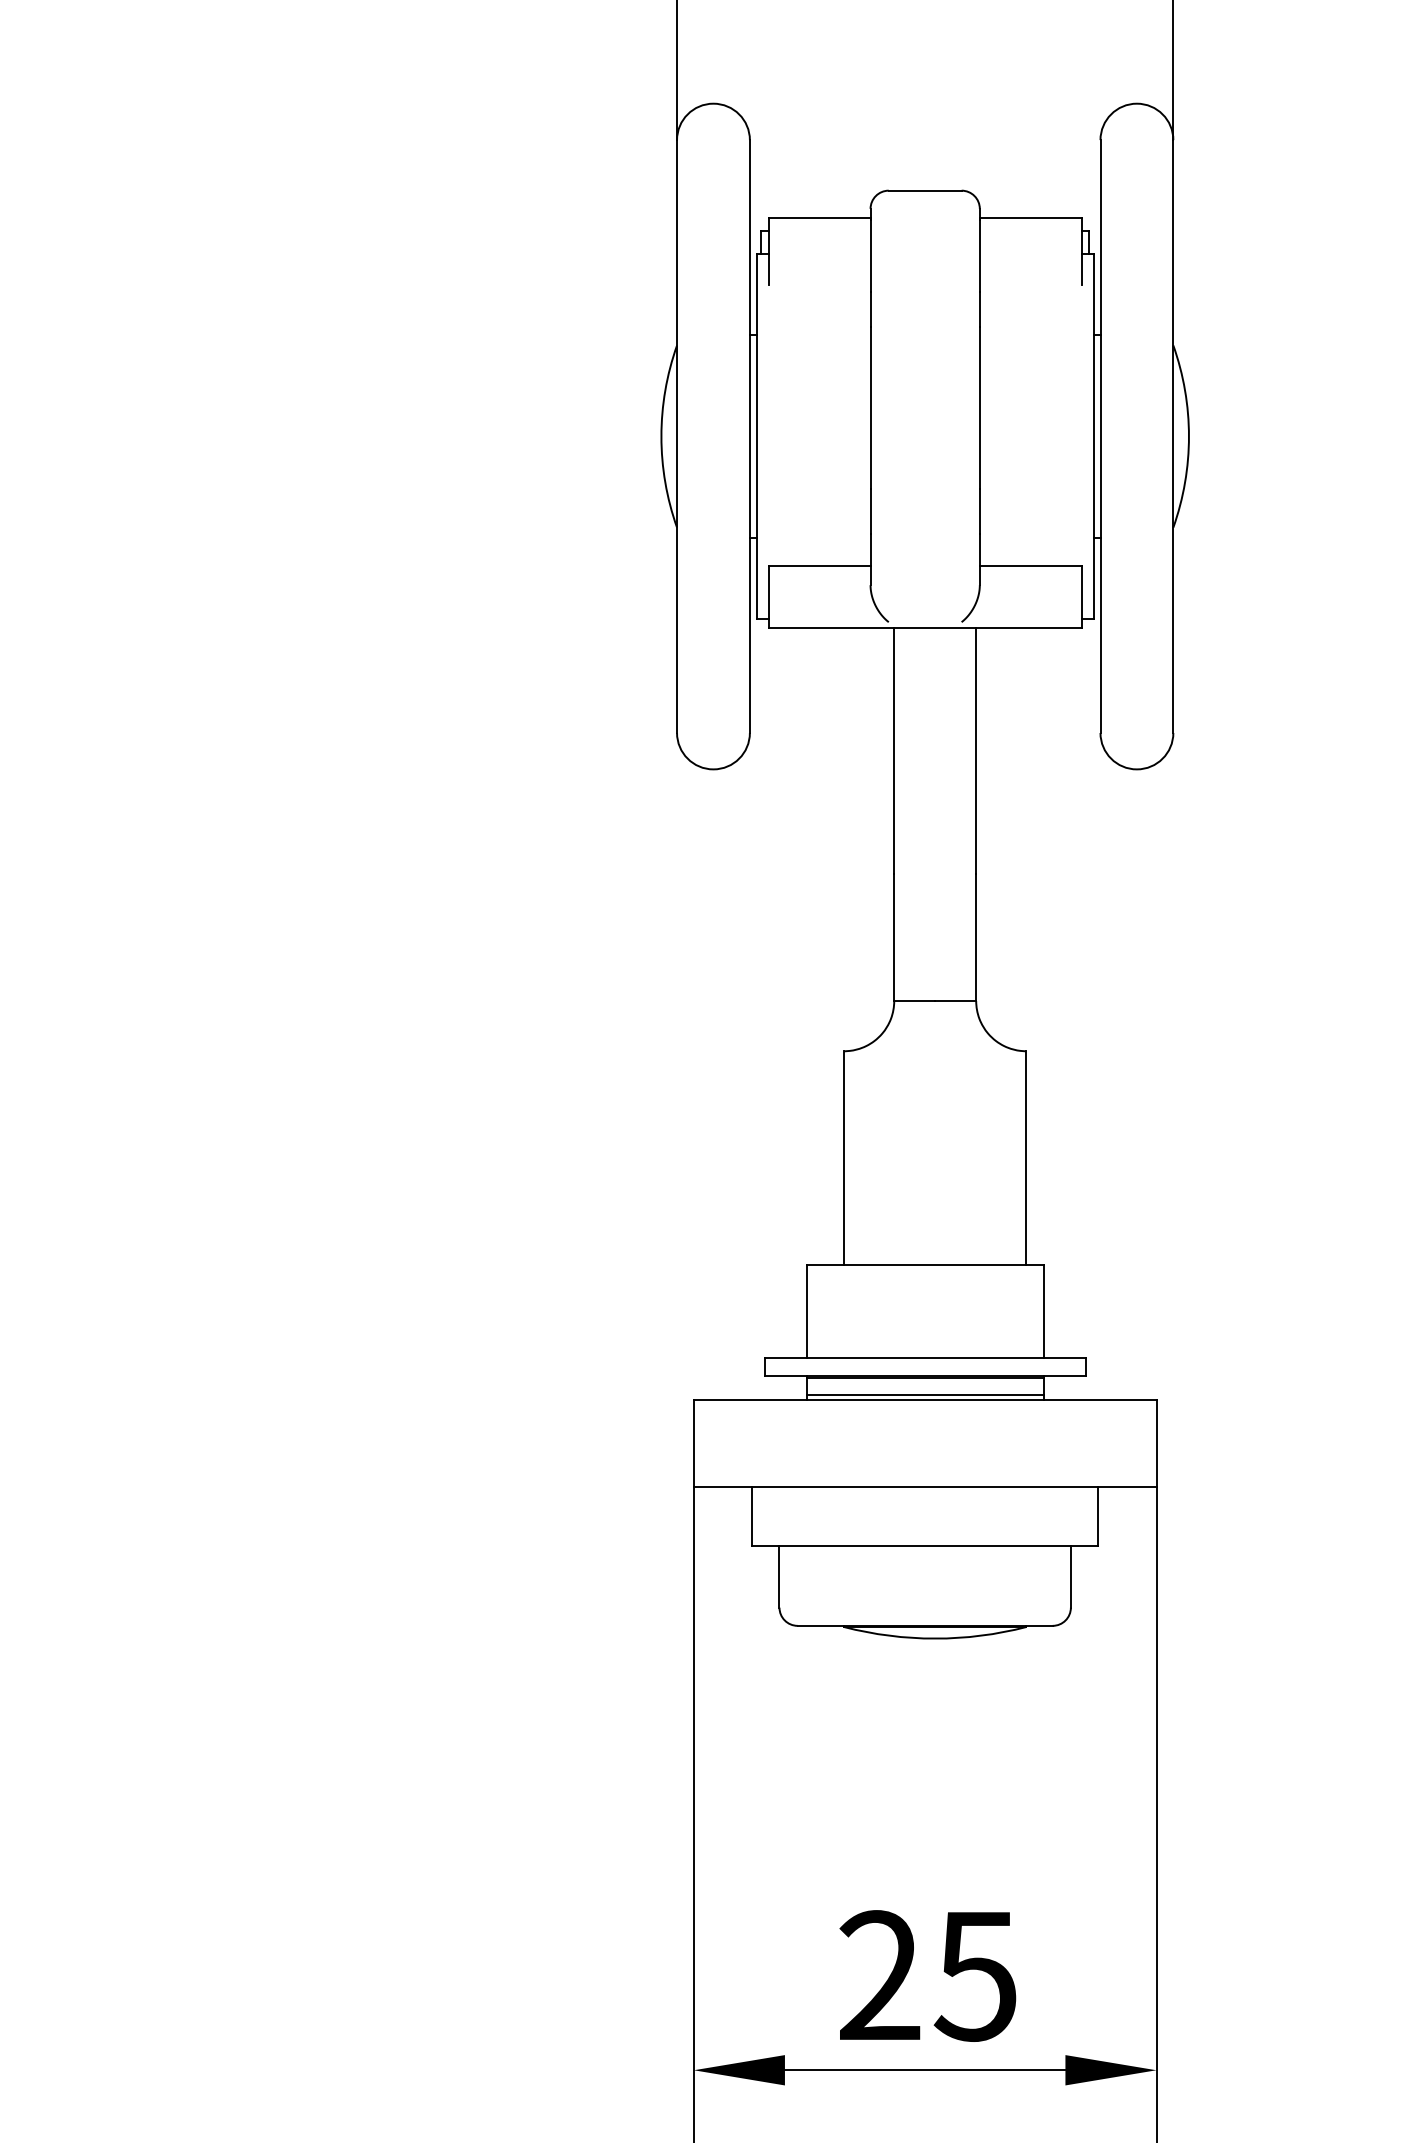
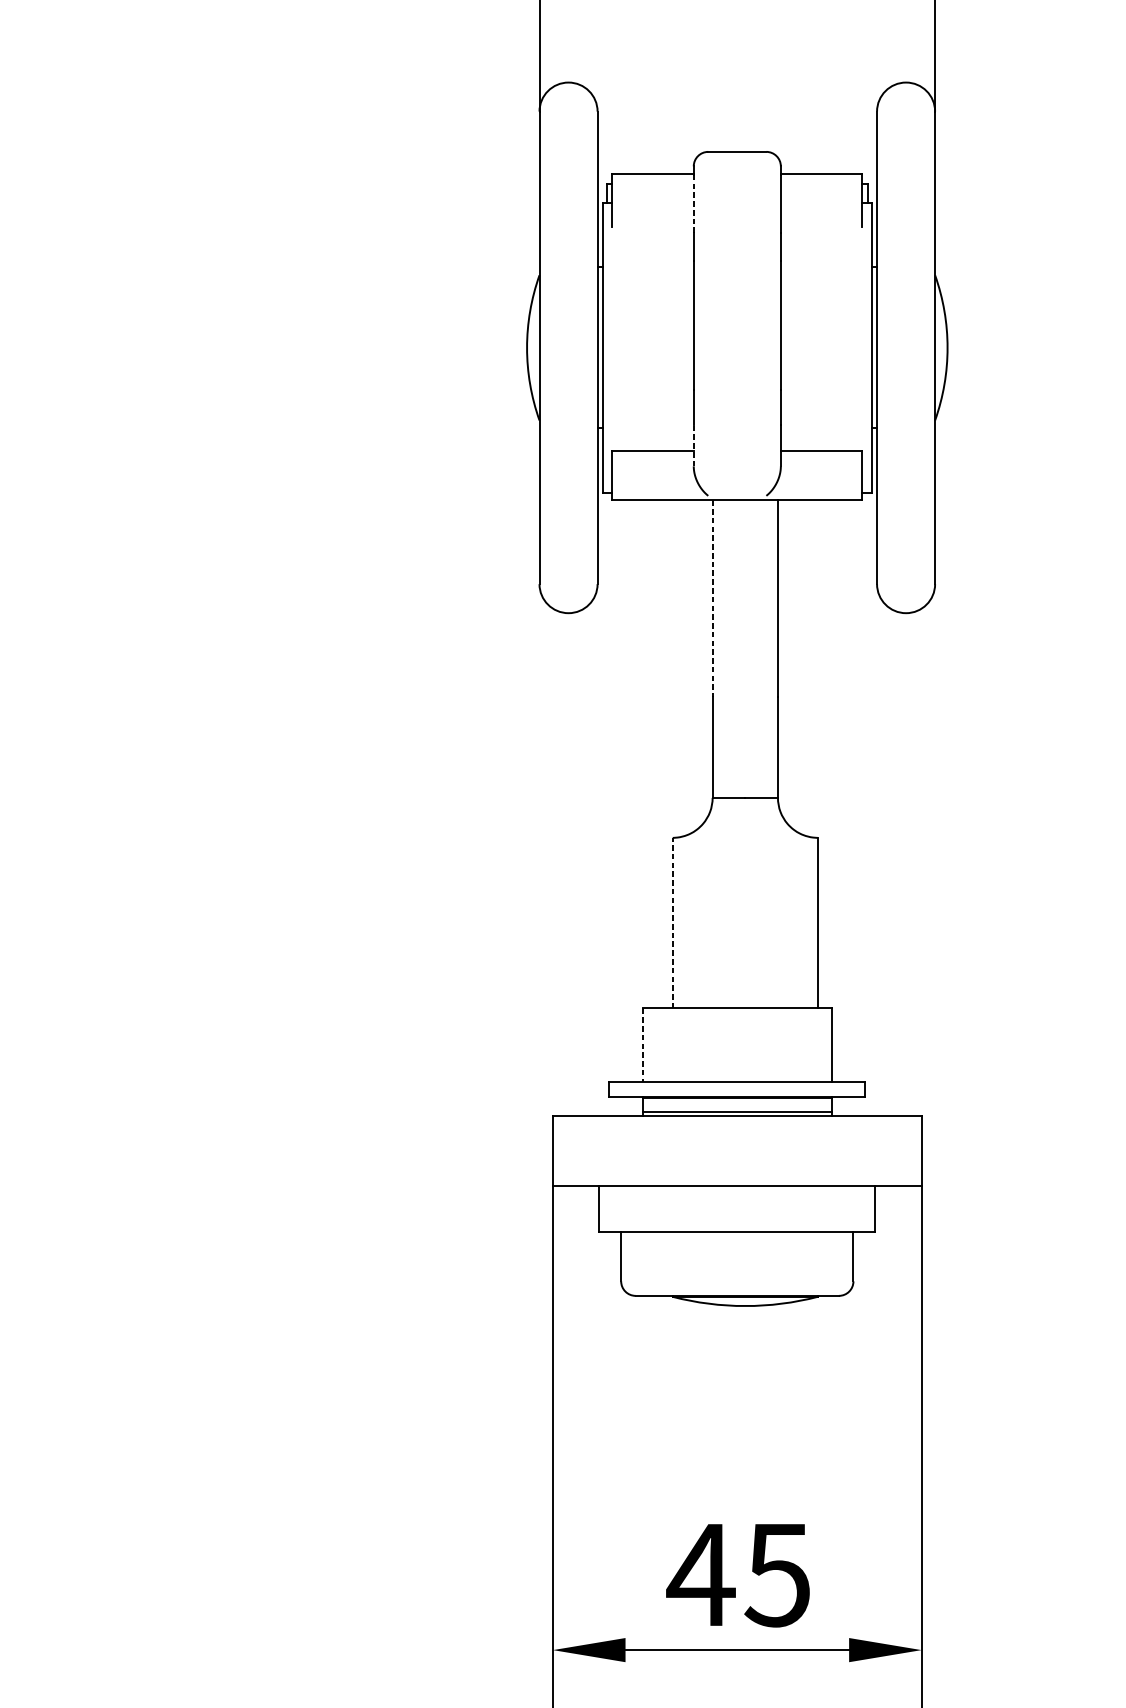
line: (870, 255) -> (693, 203), solid -> dashed
line: (870, 559) -> (693, 445), solid -> dashed
line: (894, 751) -> (712, 598), solid -> dashed
line: (844, 1157) -> (672, 922), solid -> dashed
line: (806, 1312) -> (642, 1046), solid -> dashed
text: (879, 1974) -> (700, 1573), 25 -> 45

